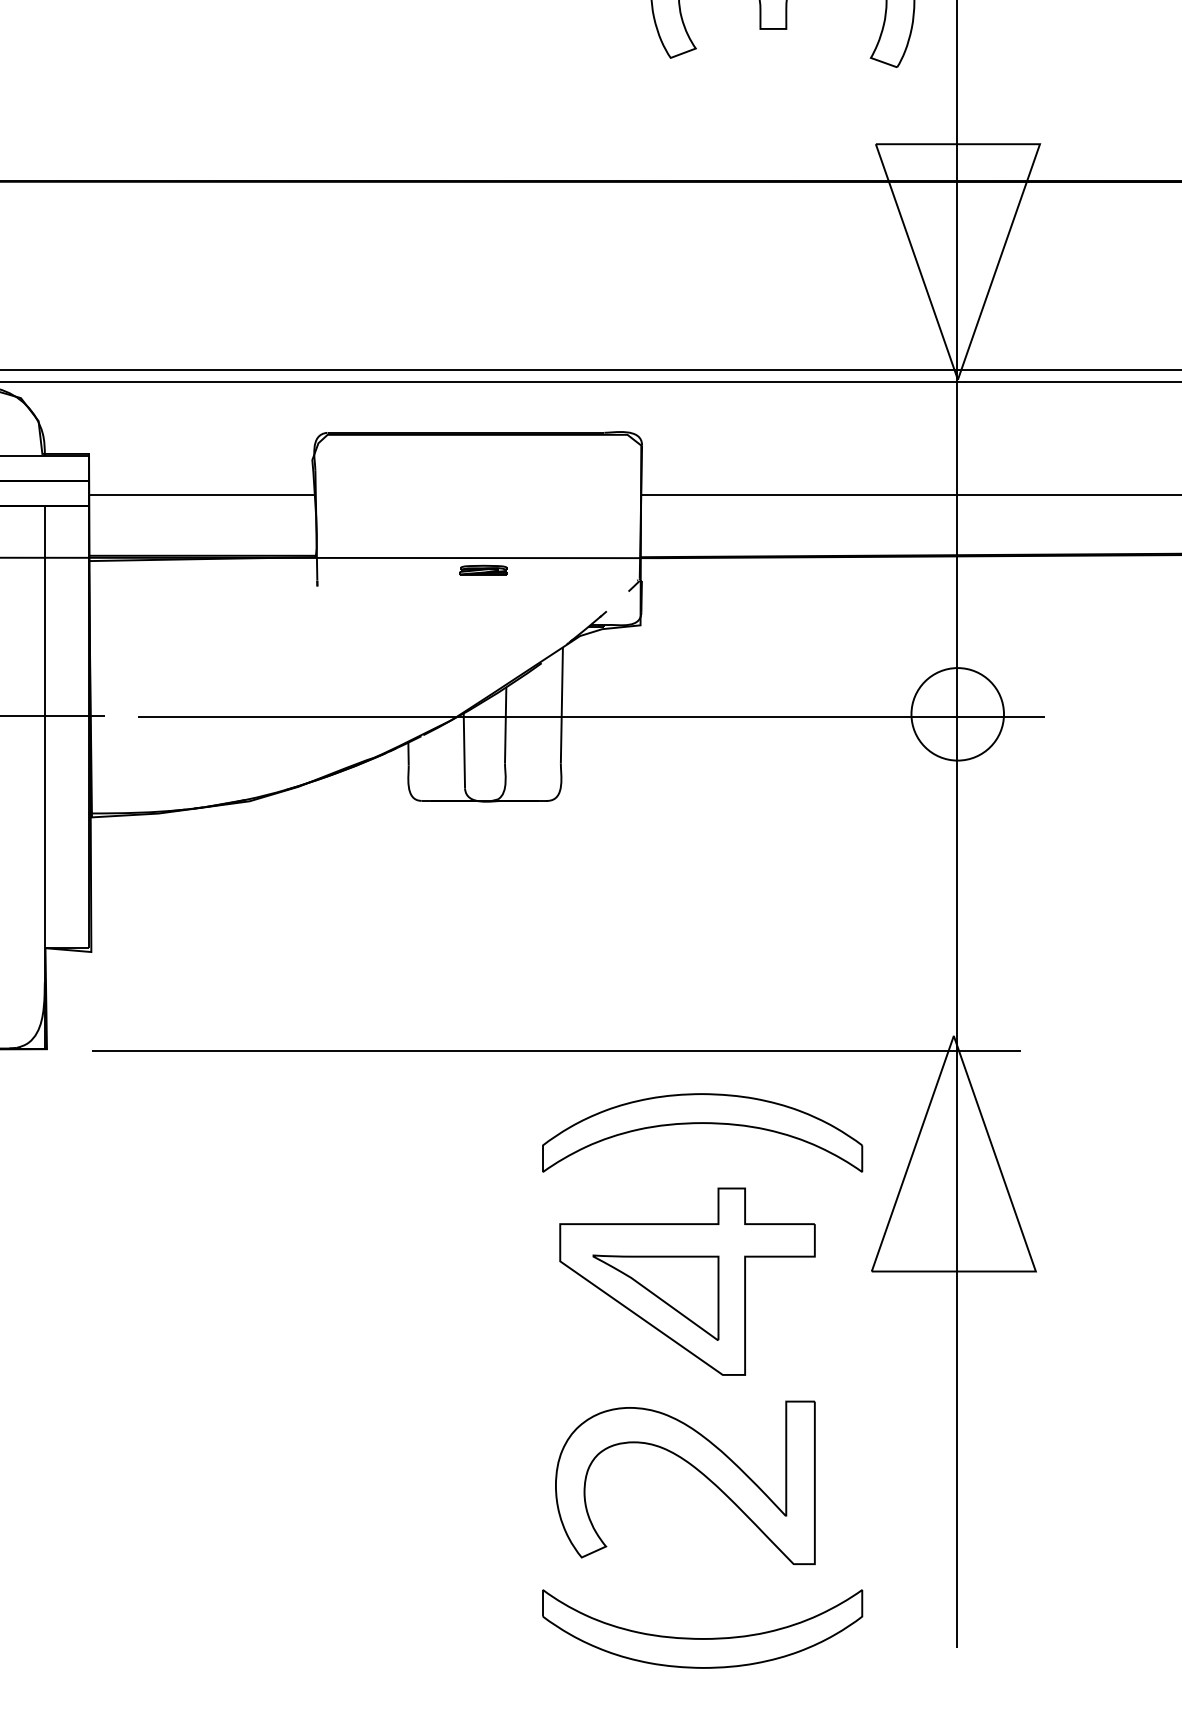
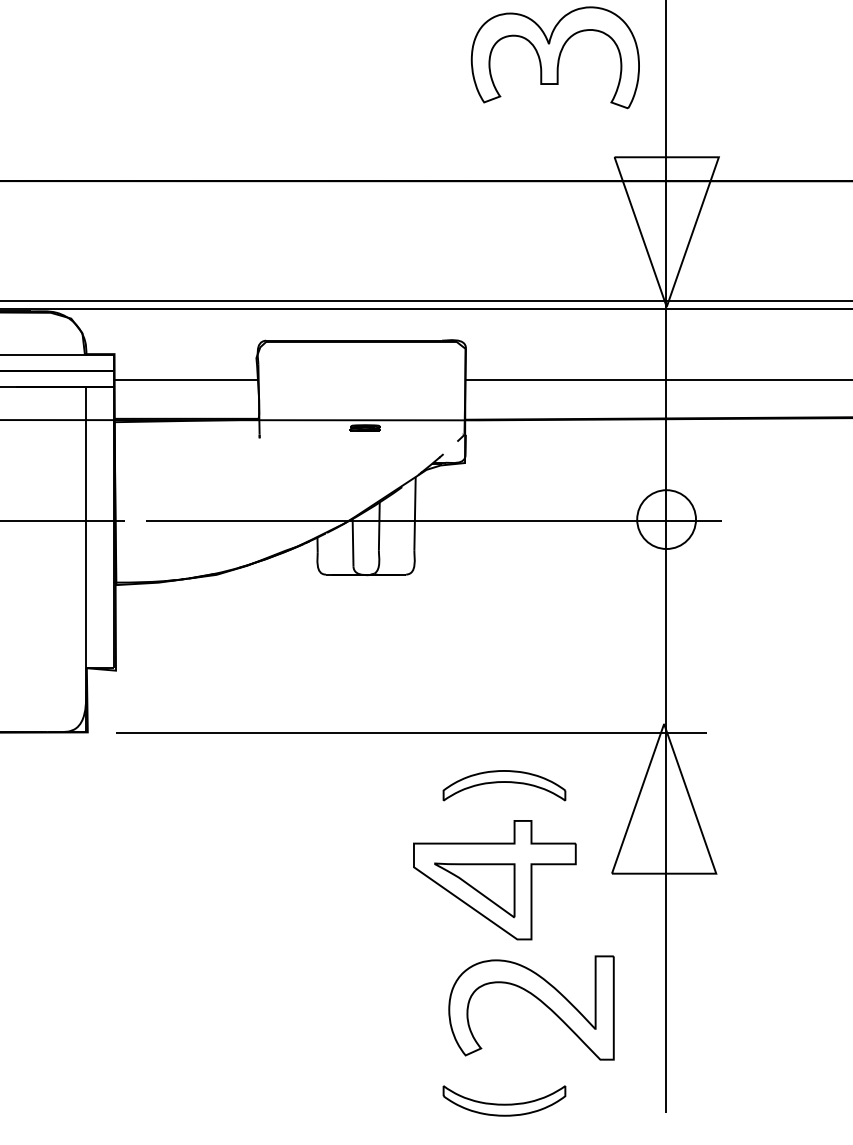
part: (702, 1132) -> (504, 785), size x0.6
part: (696, 1471) -> (538, 1000), moved
part: (702, 1628) -> (504, 1100), size x0.6

